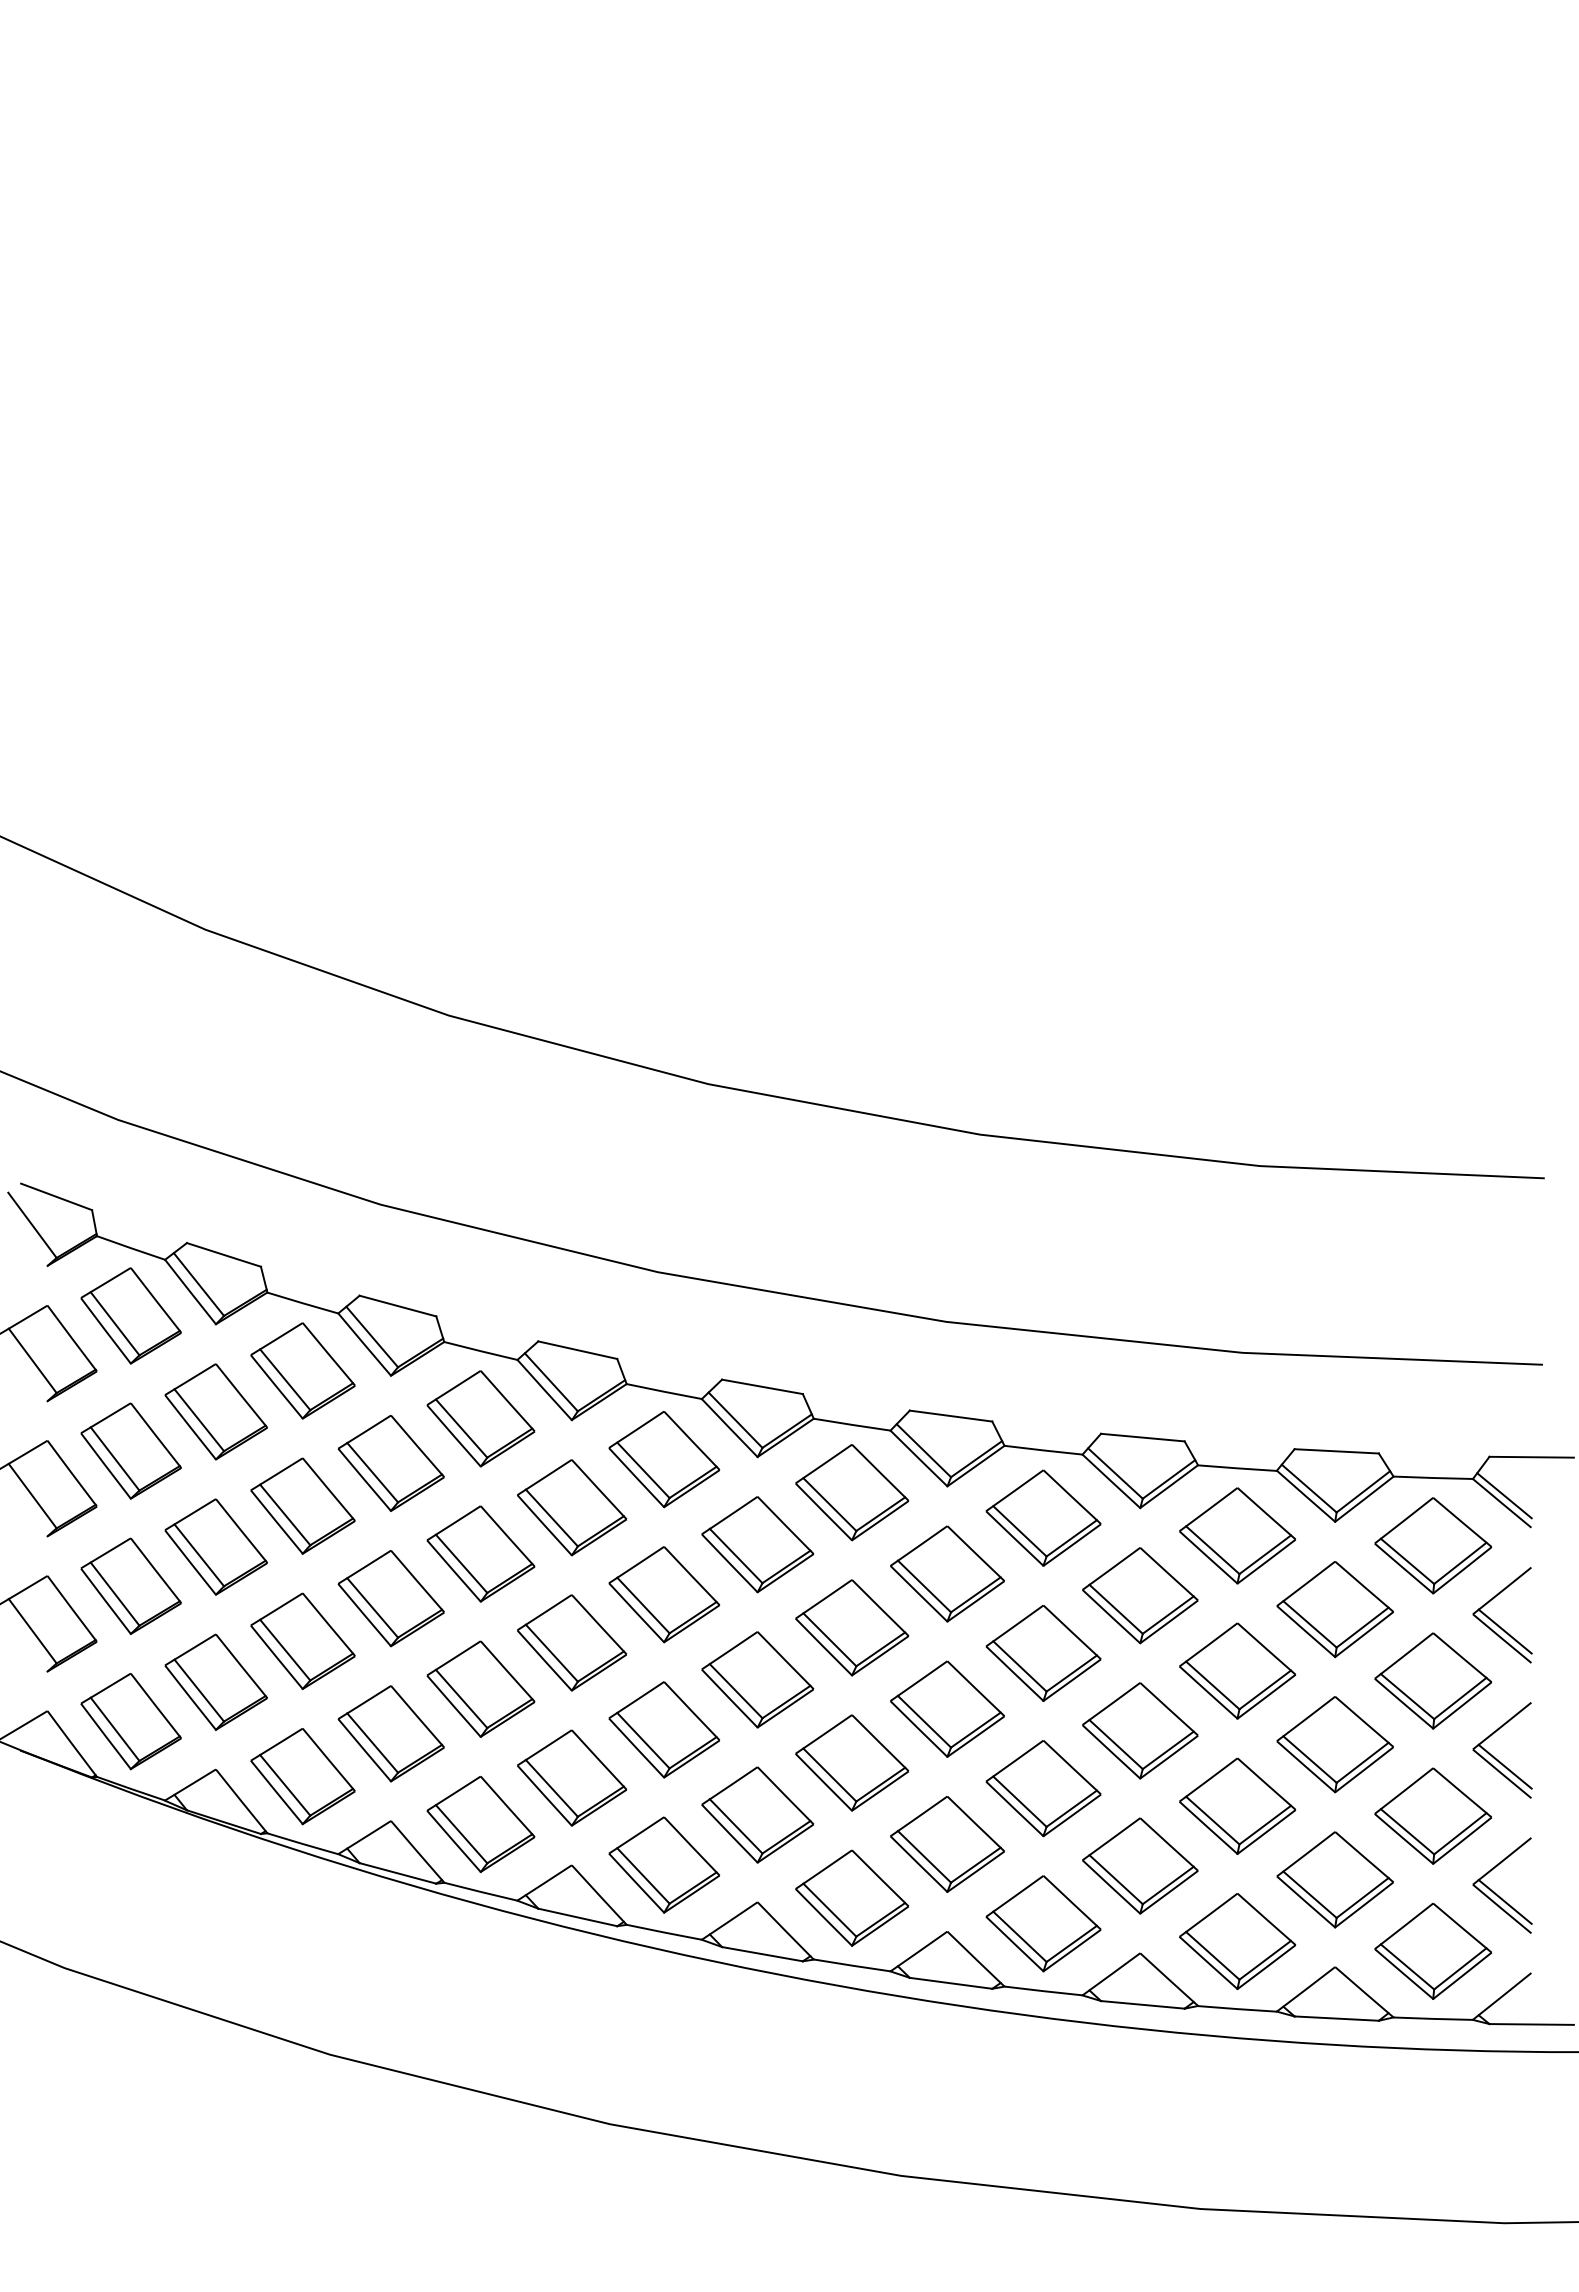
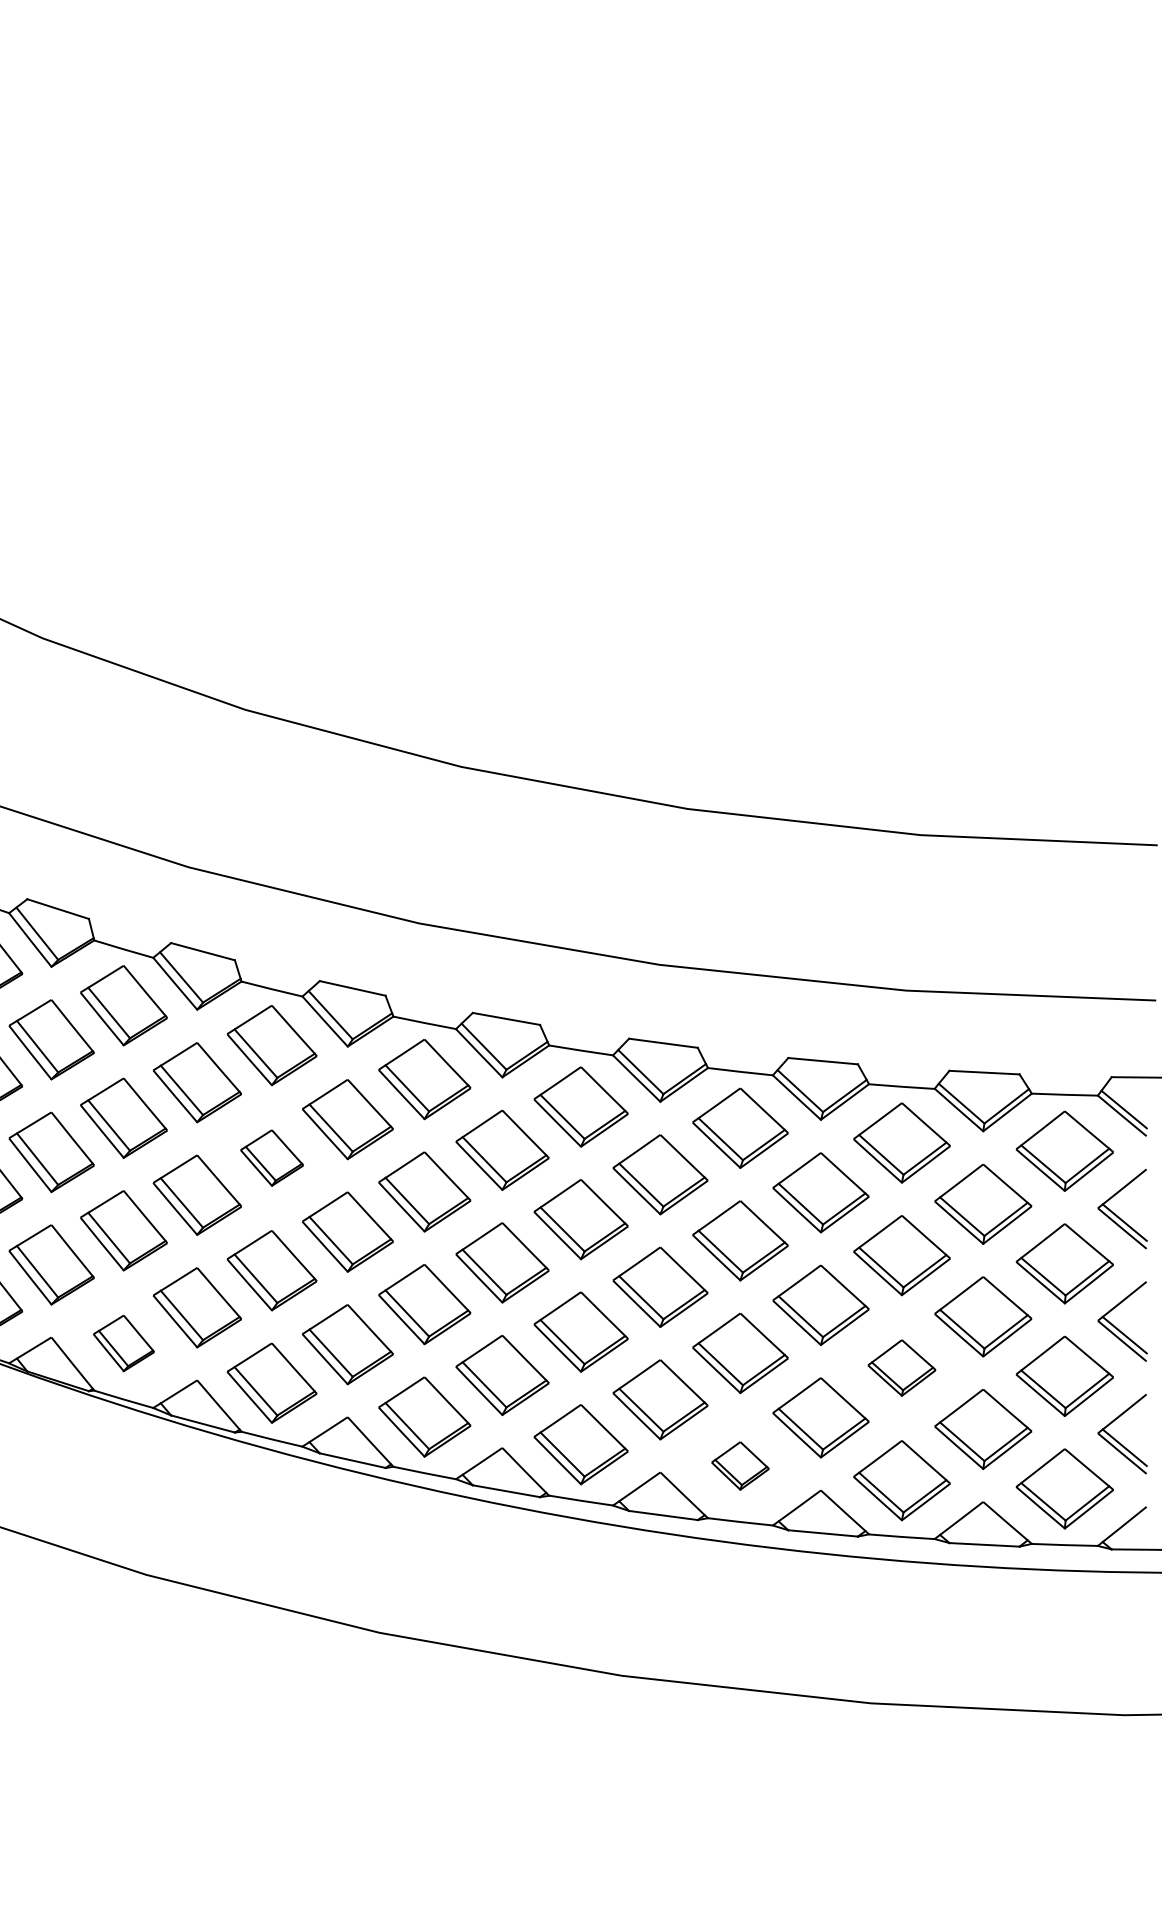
part: (480, 1553) -> (271, 1157), size x0.7
part: (302, 1776) -> (123, 1343), size x0.7
part: (1237, 1805) -> (901, 1367), size x0.7
part: (1043, 1923) -> (740, 1465), size x0.6

